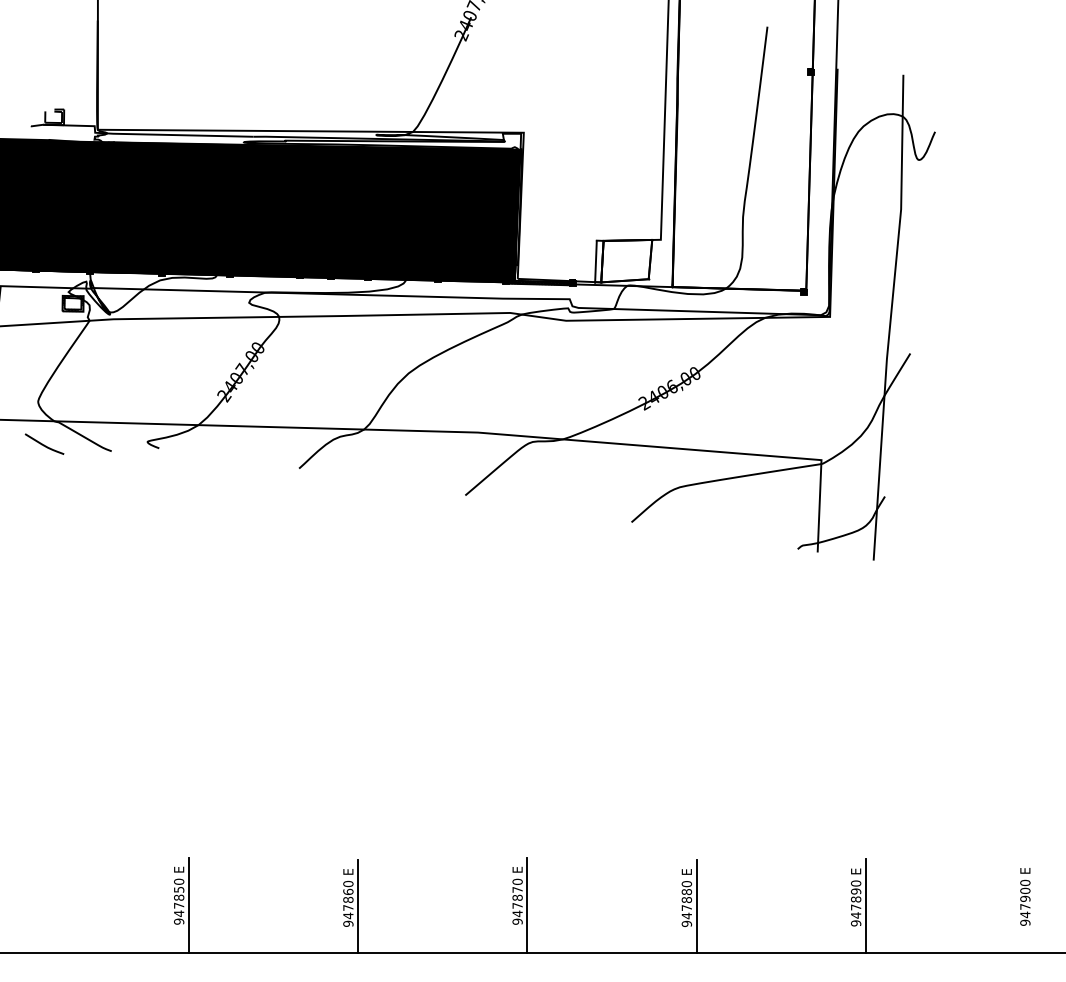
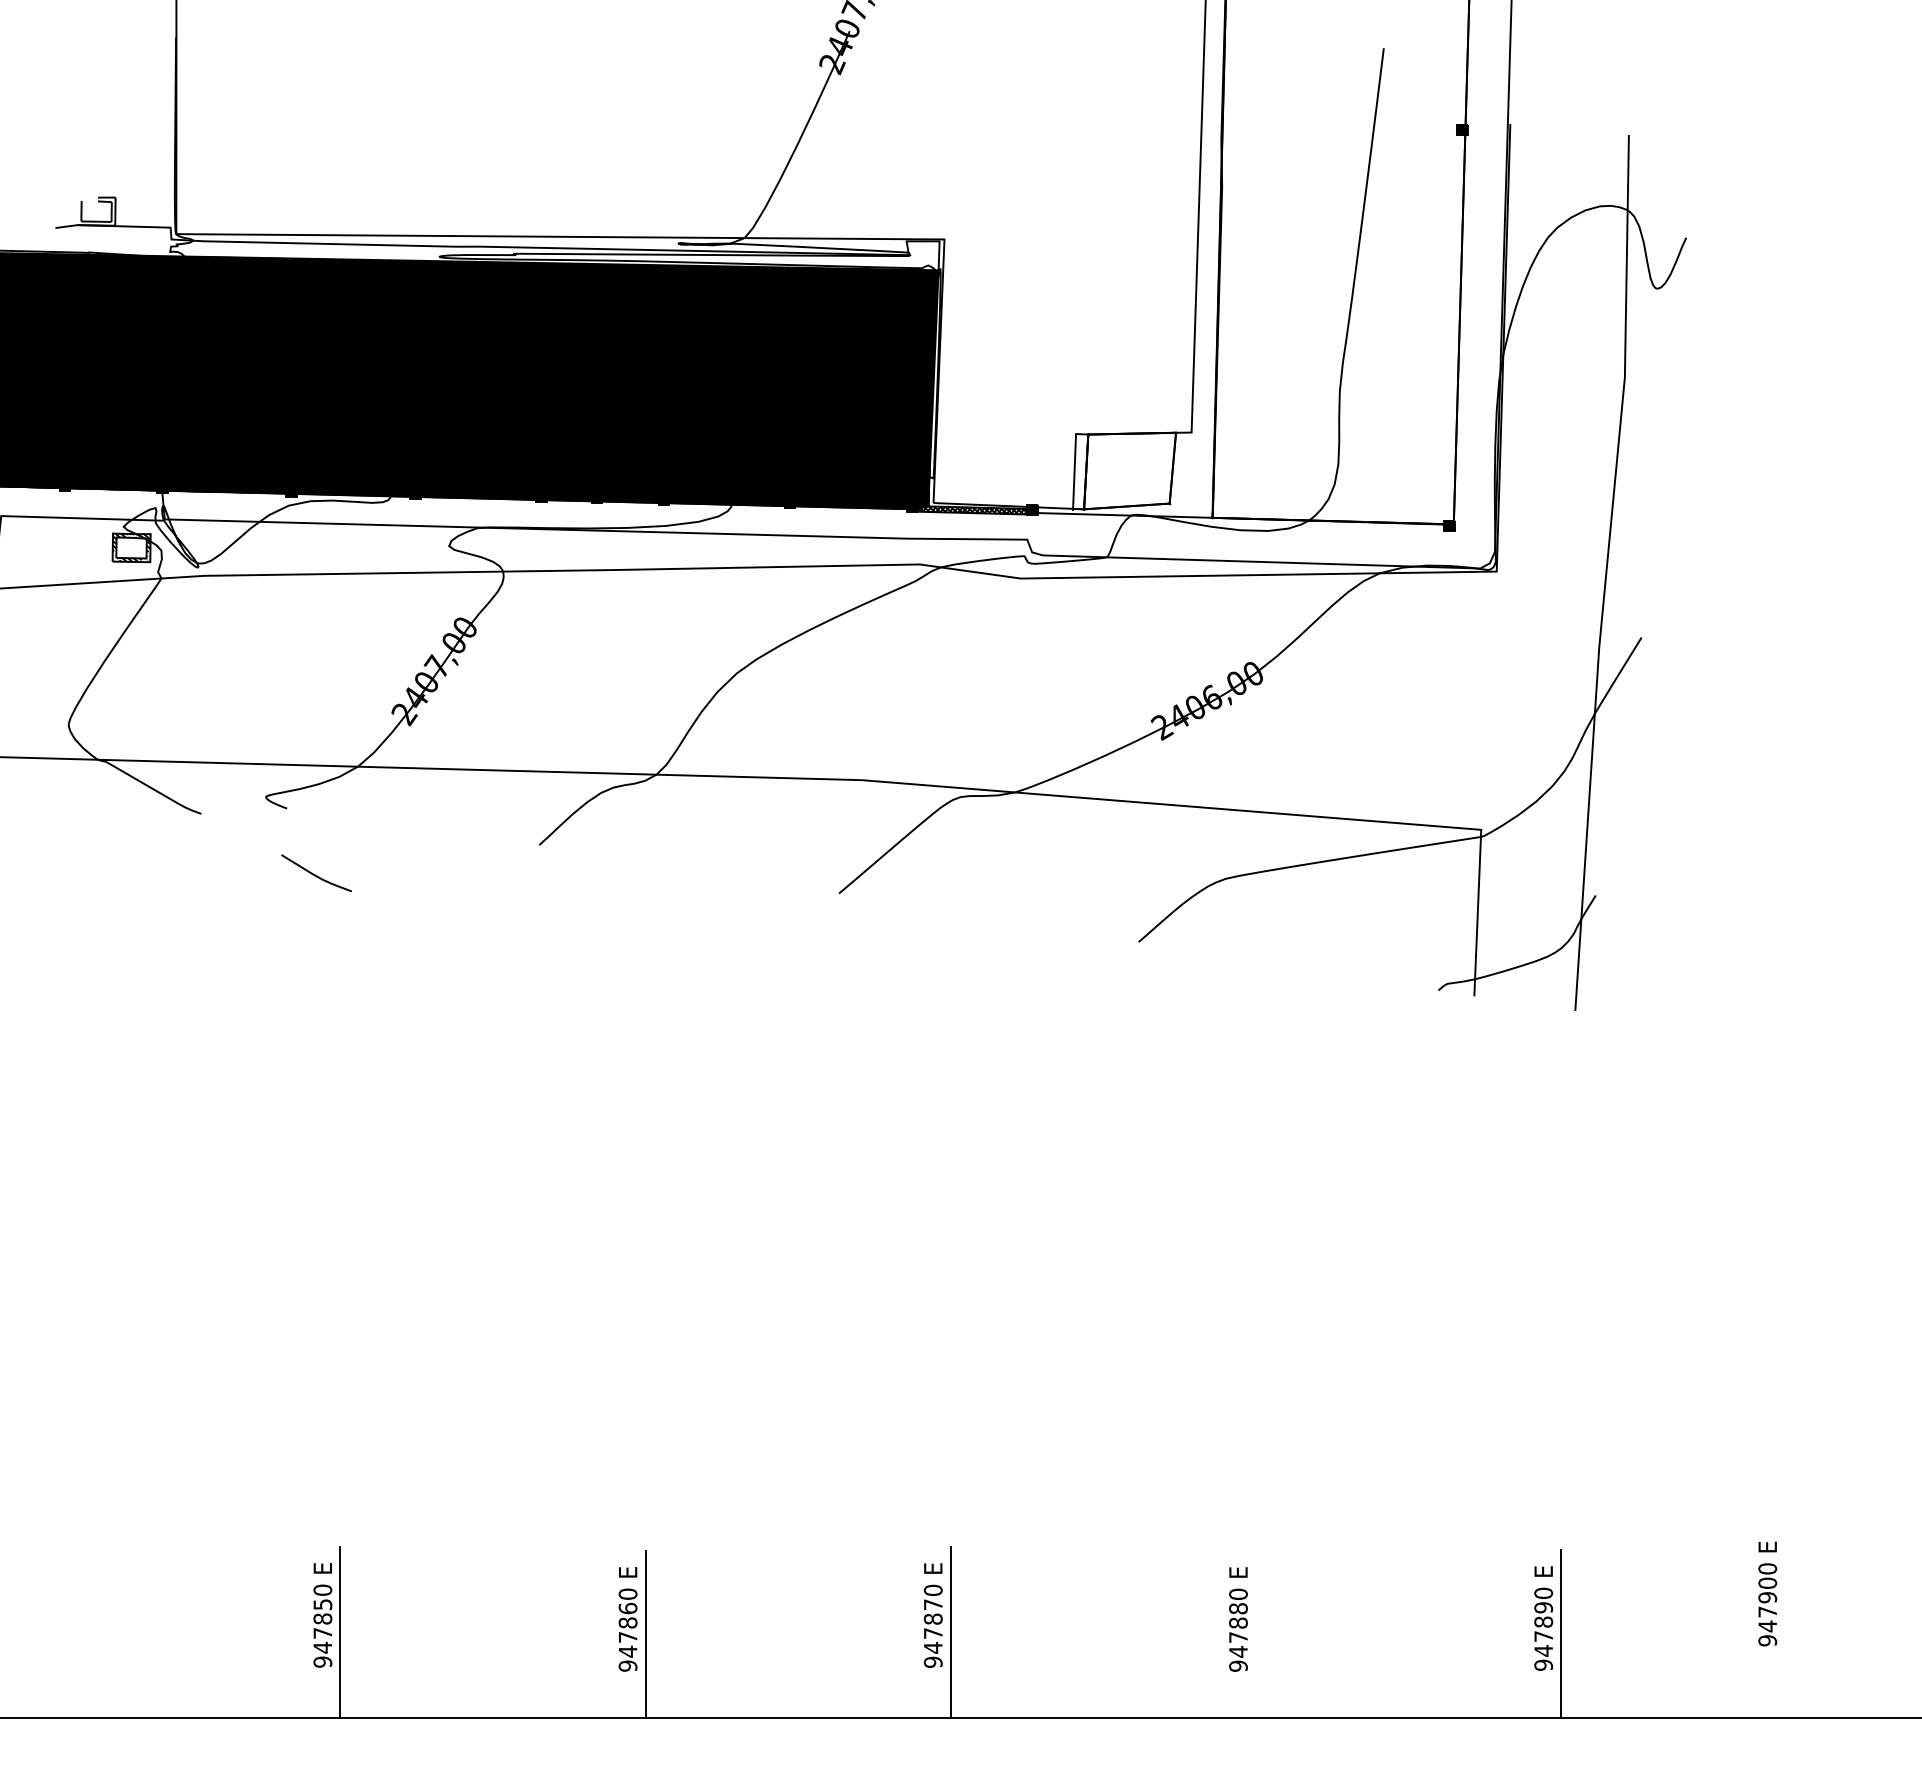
curve: (44, 444) -> (316, 873), moved
text: (1025, 896) -> (1767, 1593), moved
line: (696, 906) -> (1255, 1634), removed

